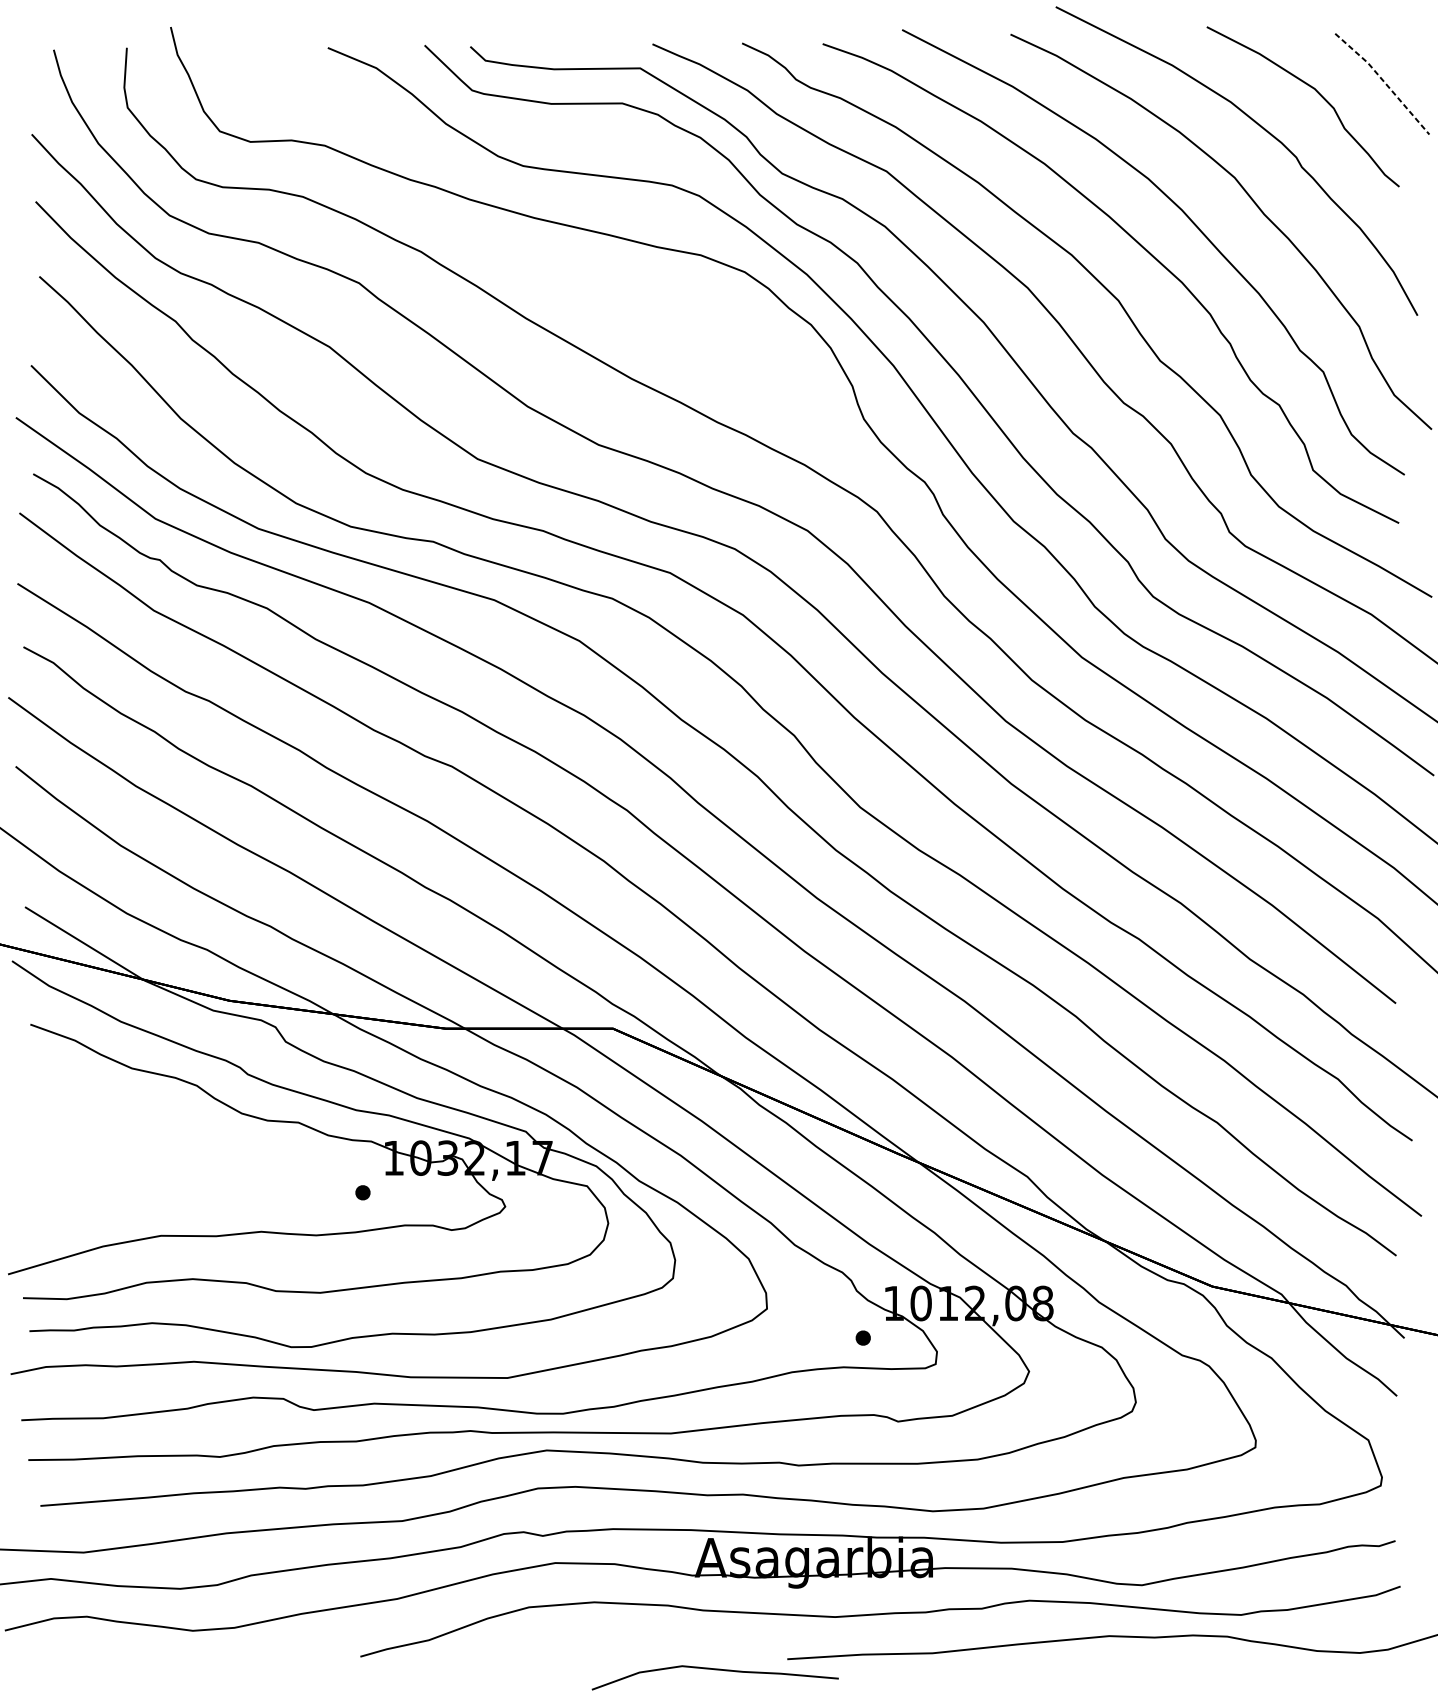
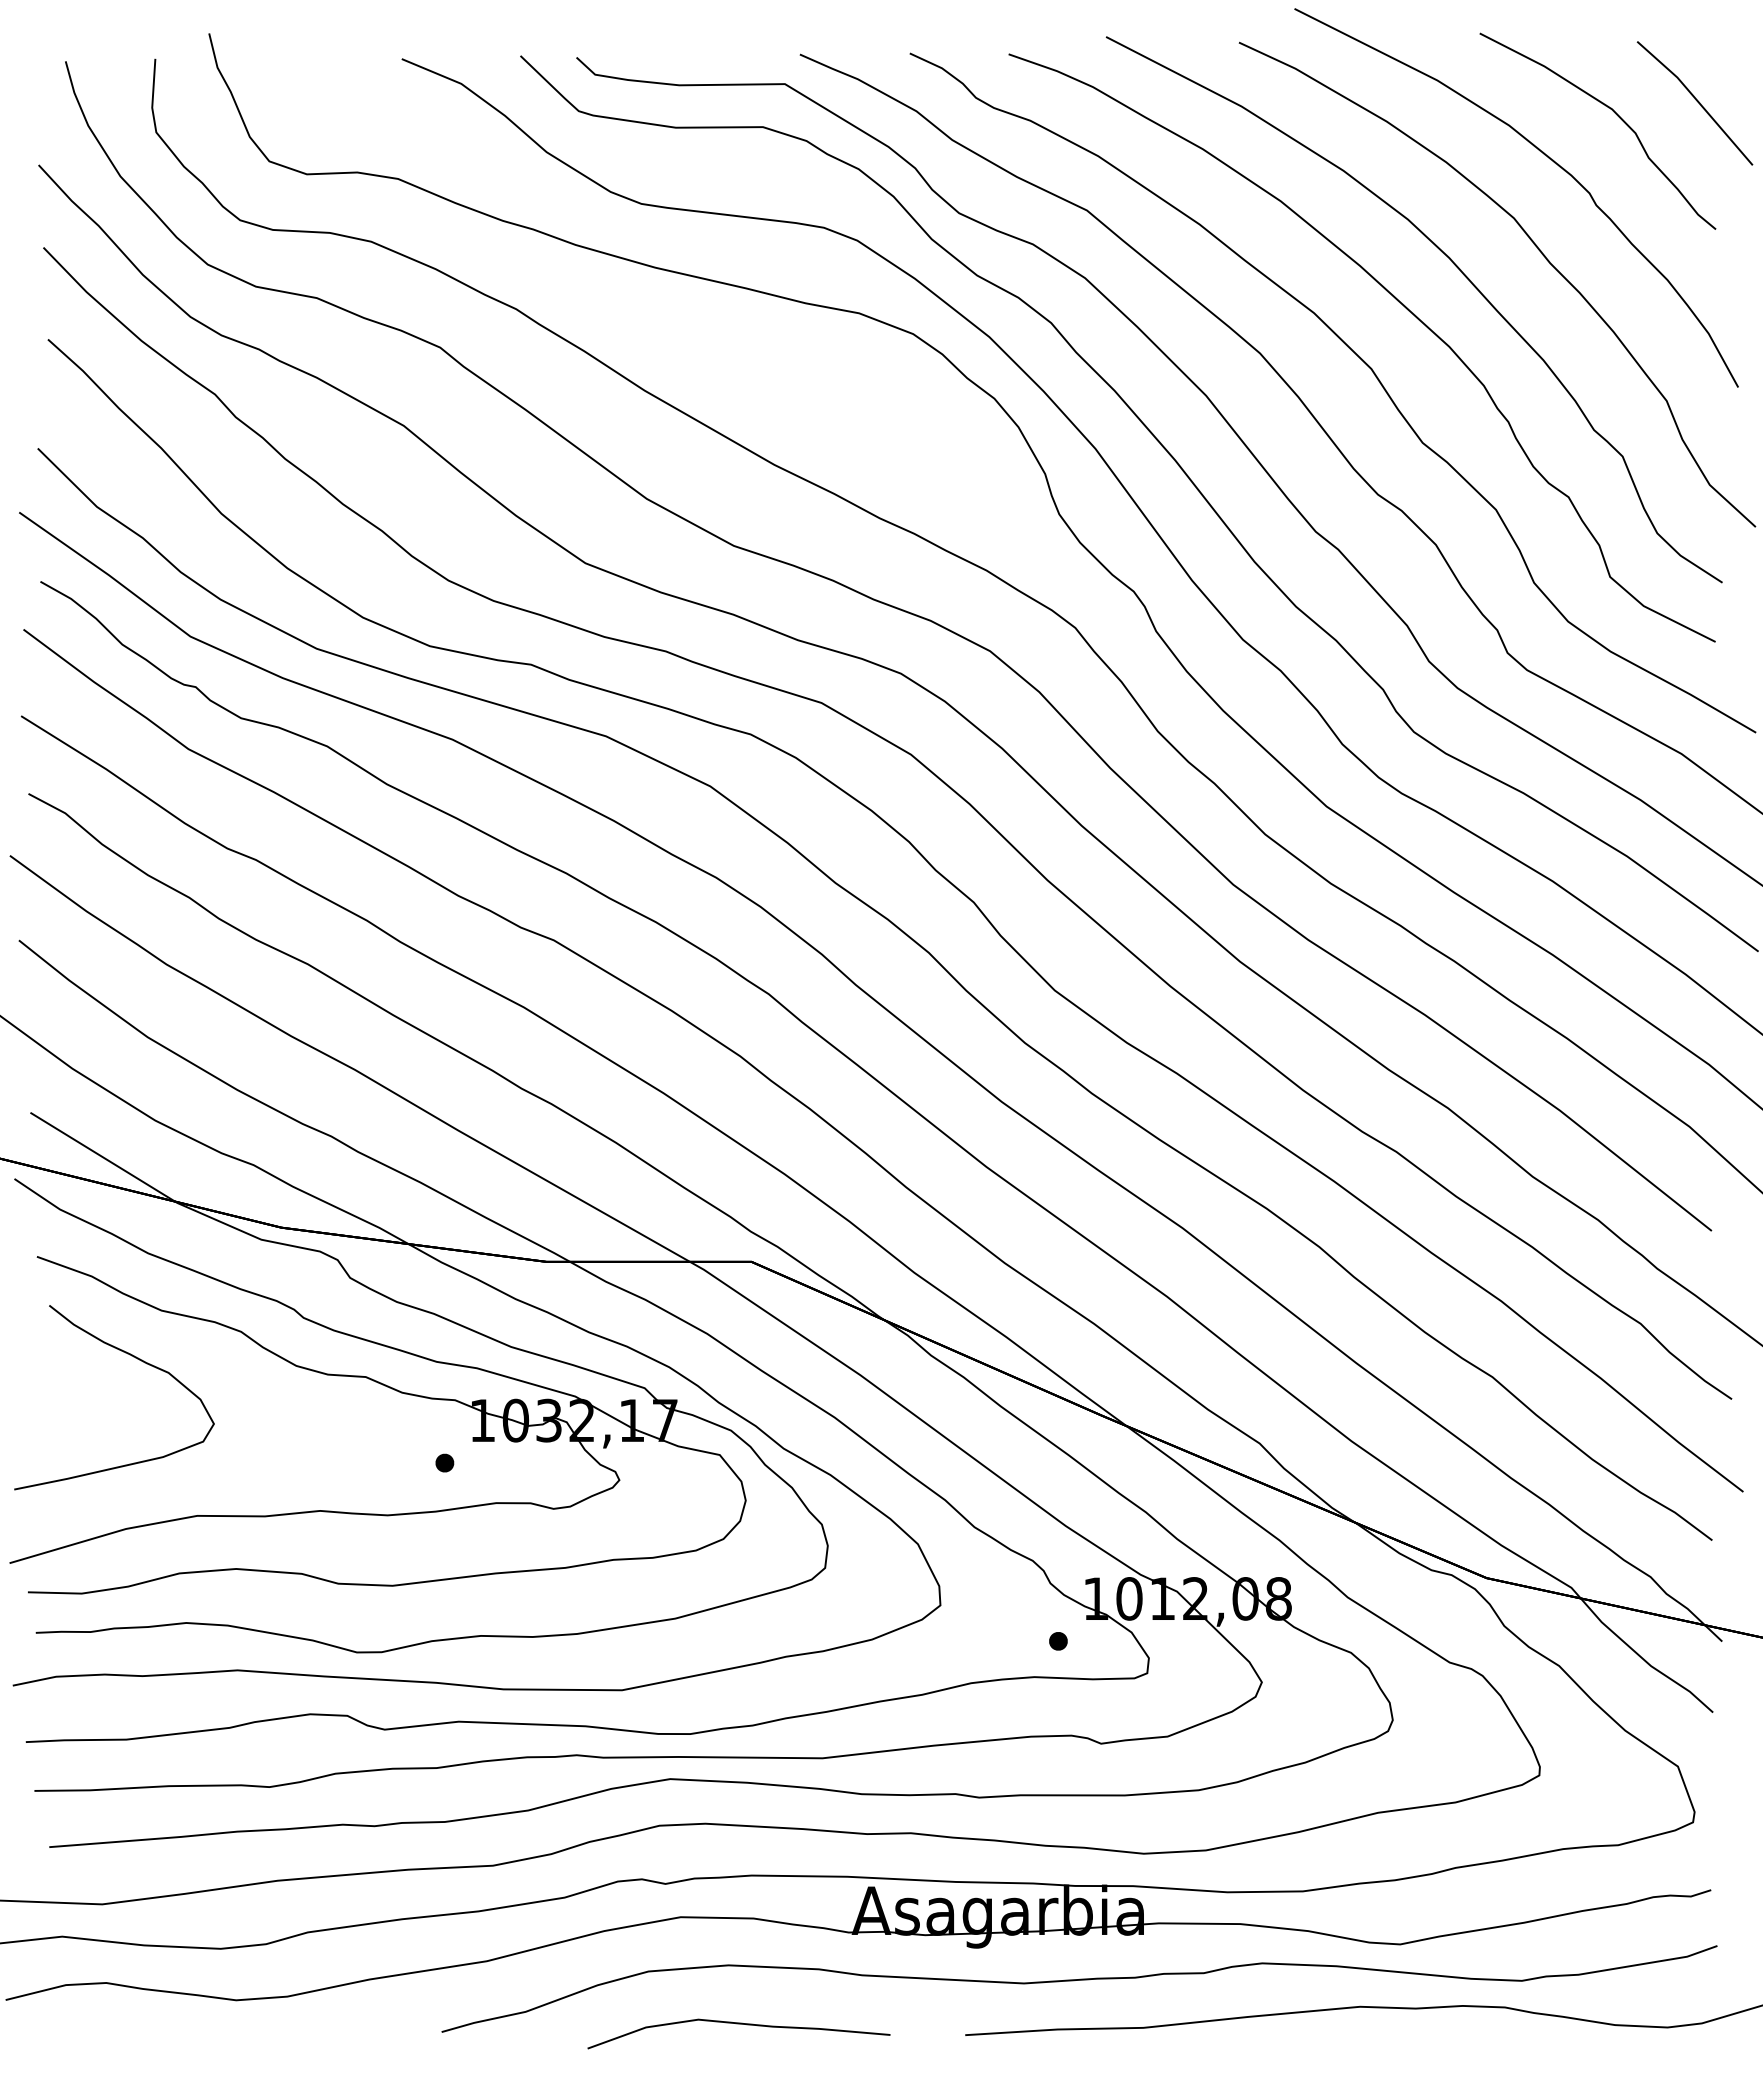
line: (1384, 81) -> (1697, 100), dashed -> solid
curve: (109, 1106) -> (133, 1357), added
curve: (714, 1670) -> (738, 2024), moved

